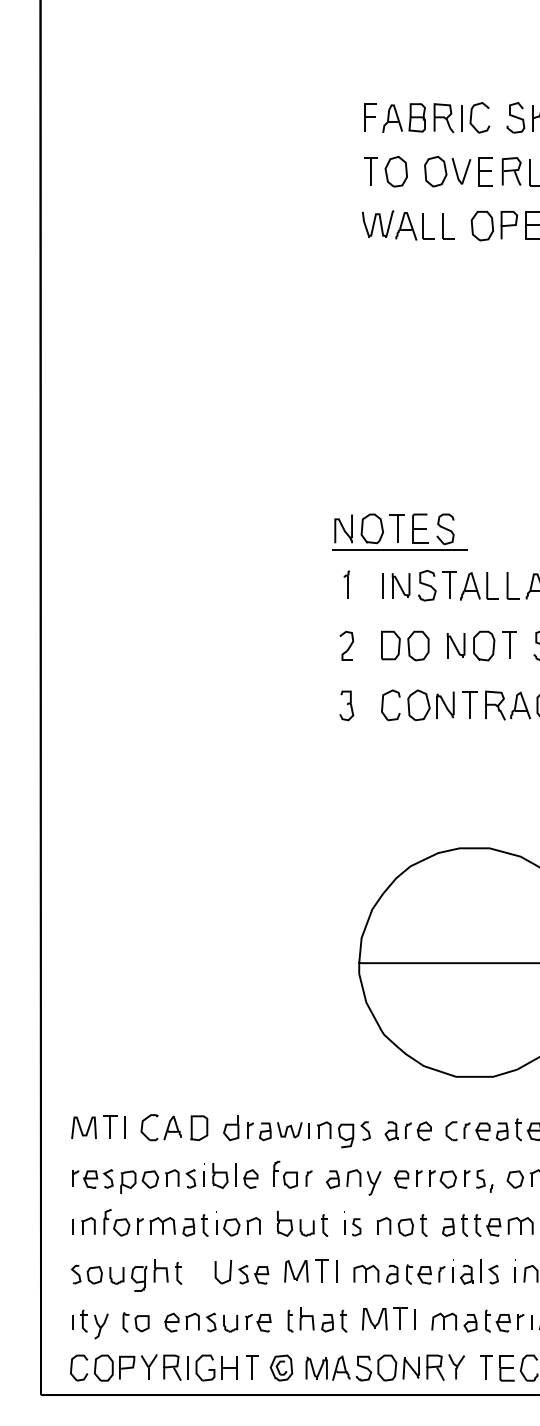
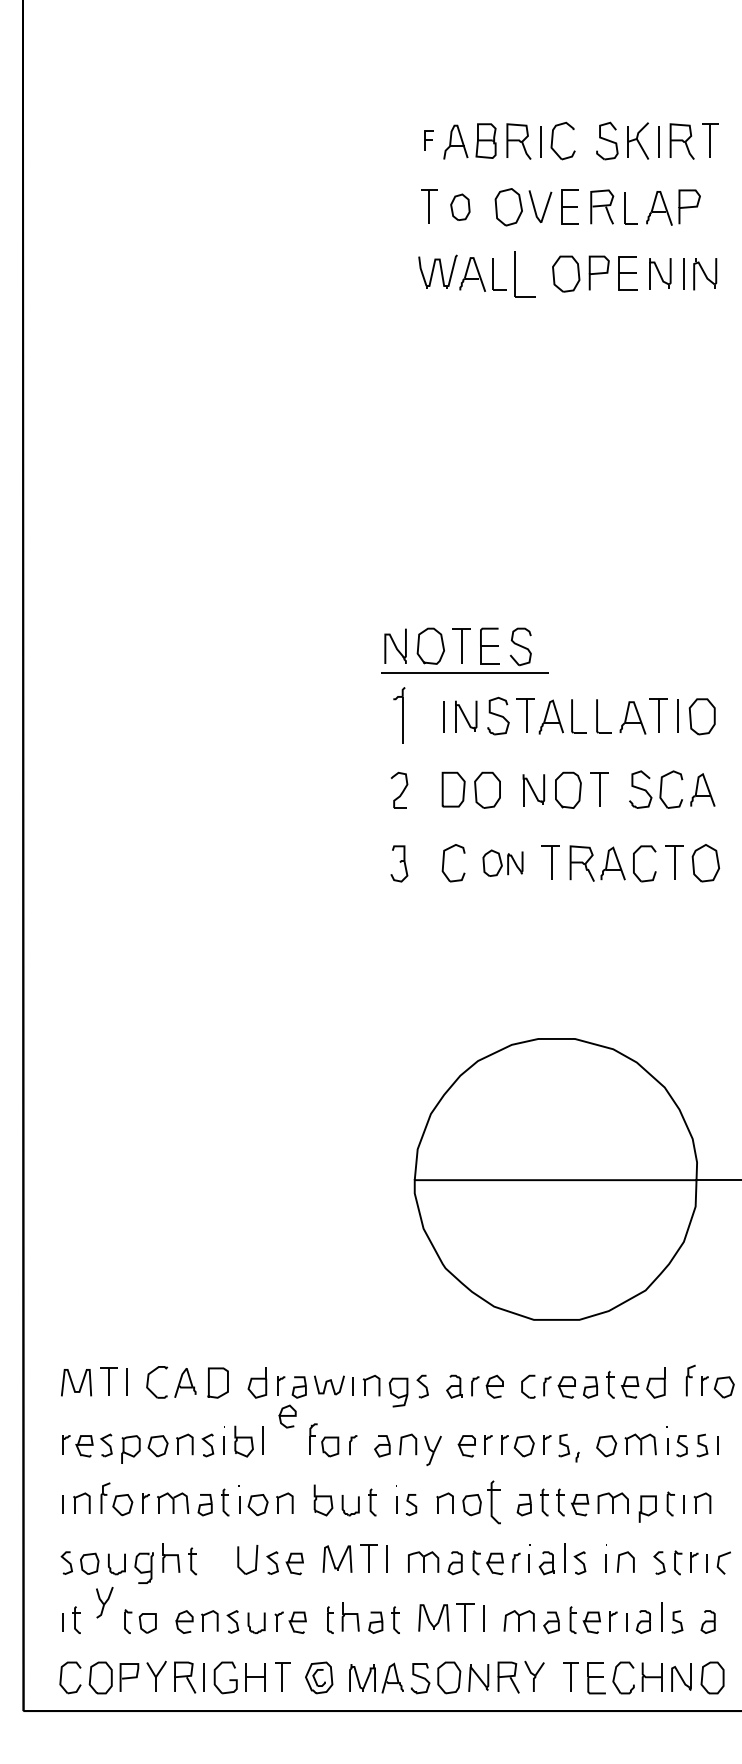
part: (370, 117) -> (428, 140), size x0.6
part: (396, 171) -> (460, 207), size x0.7
part: (448, 226) -> (524, 274), size x1.4
part: (346, 584) -> (399, 714), size x1.6
part: (430, 705) -> (502, 863), size x0.7
curve: (250, 1179) -> (287, 1416), moved
part: (424, 1225) -> (494, 1502), size x1.6
part: (101, 1326) -> (104, 1602), moved

